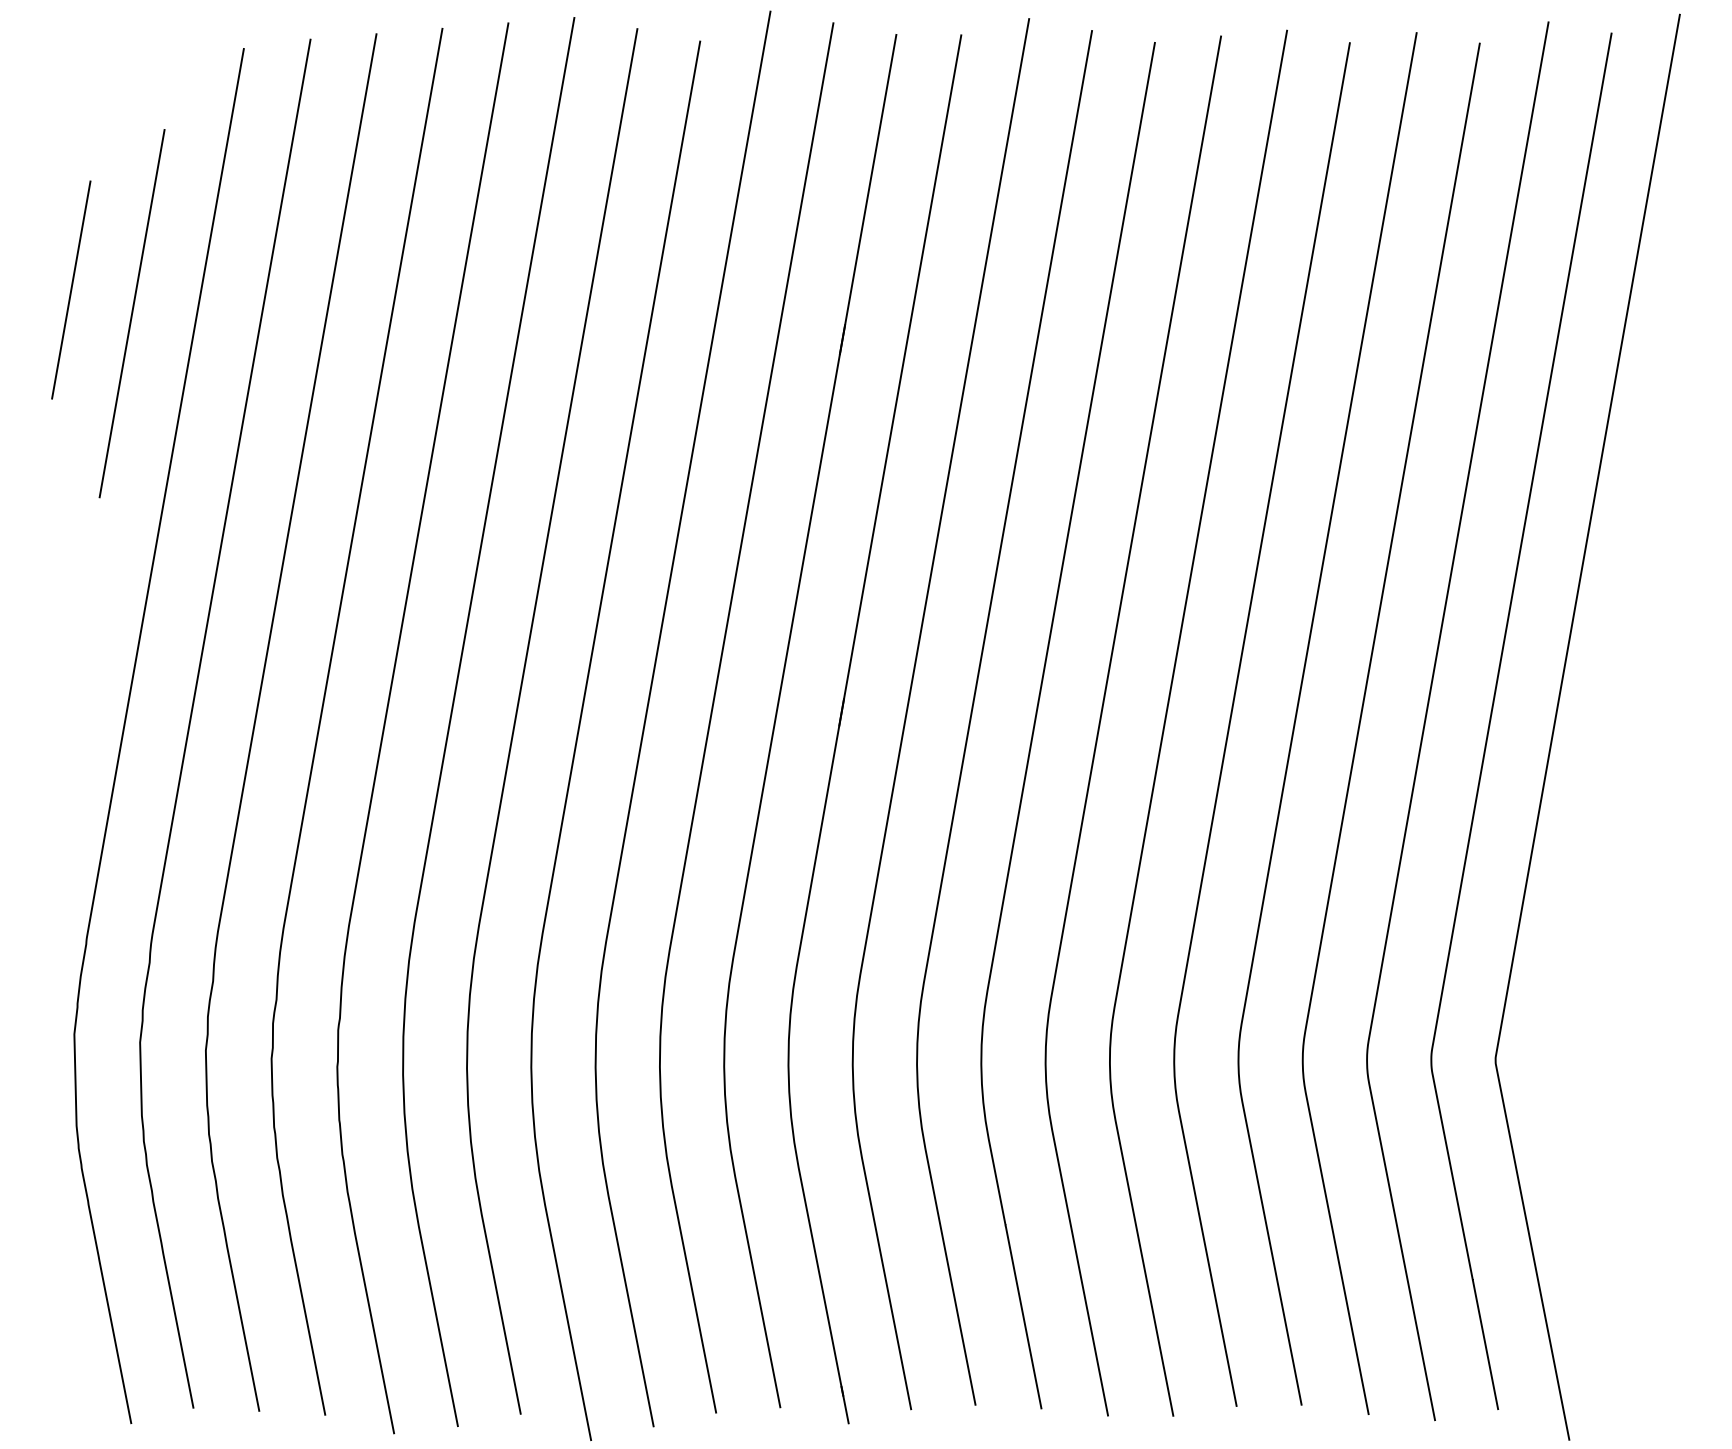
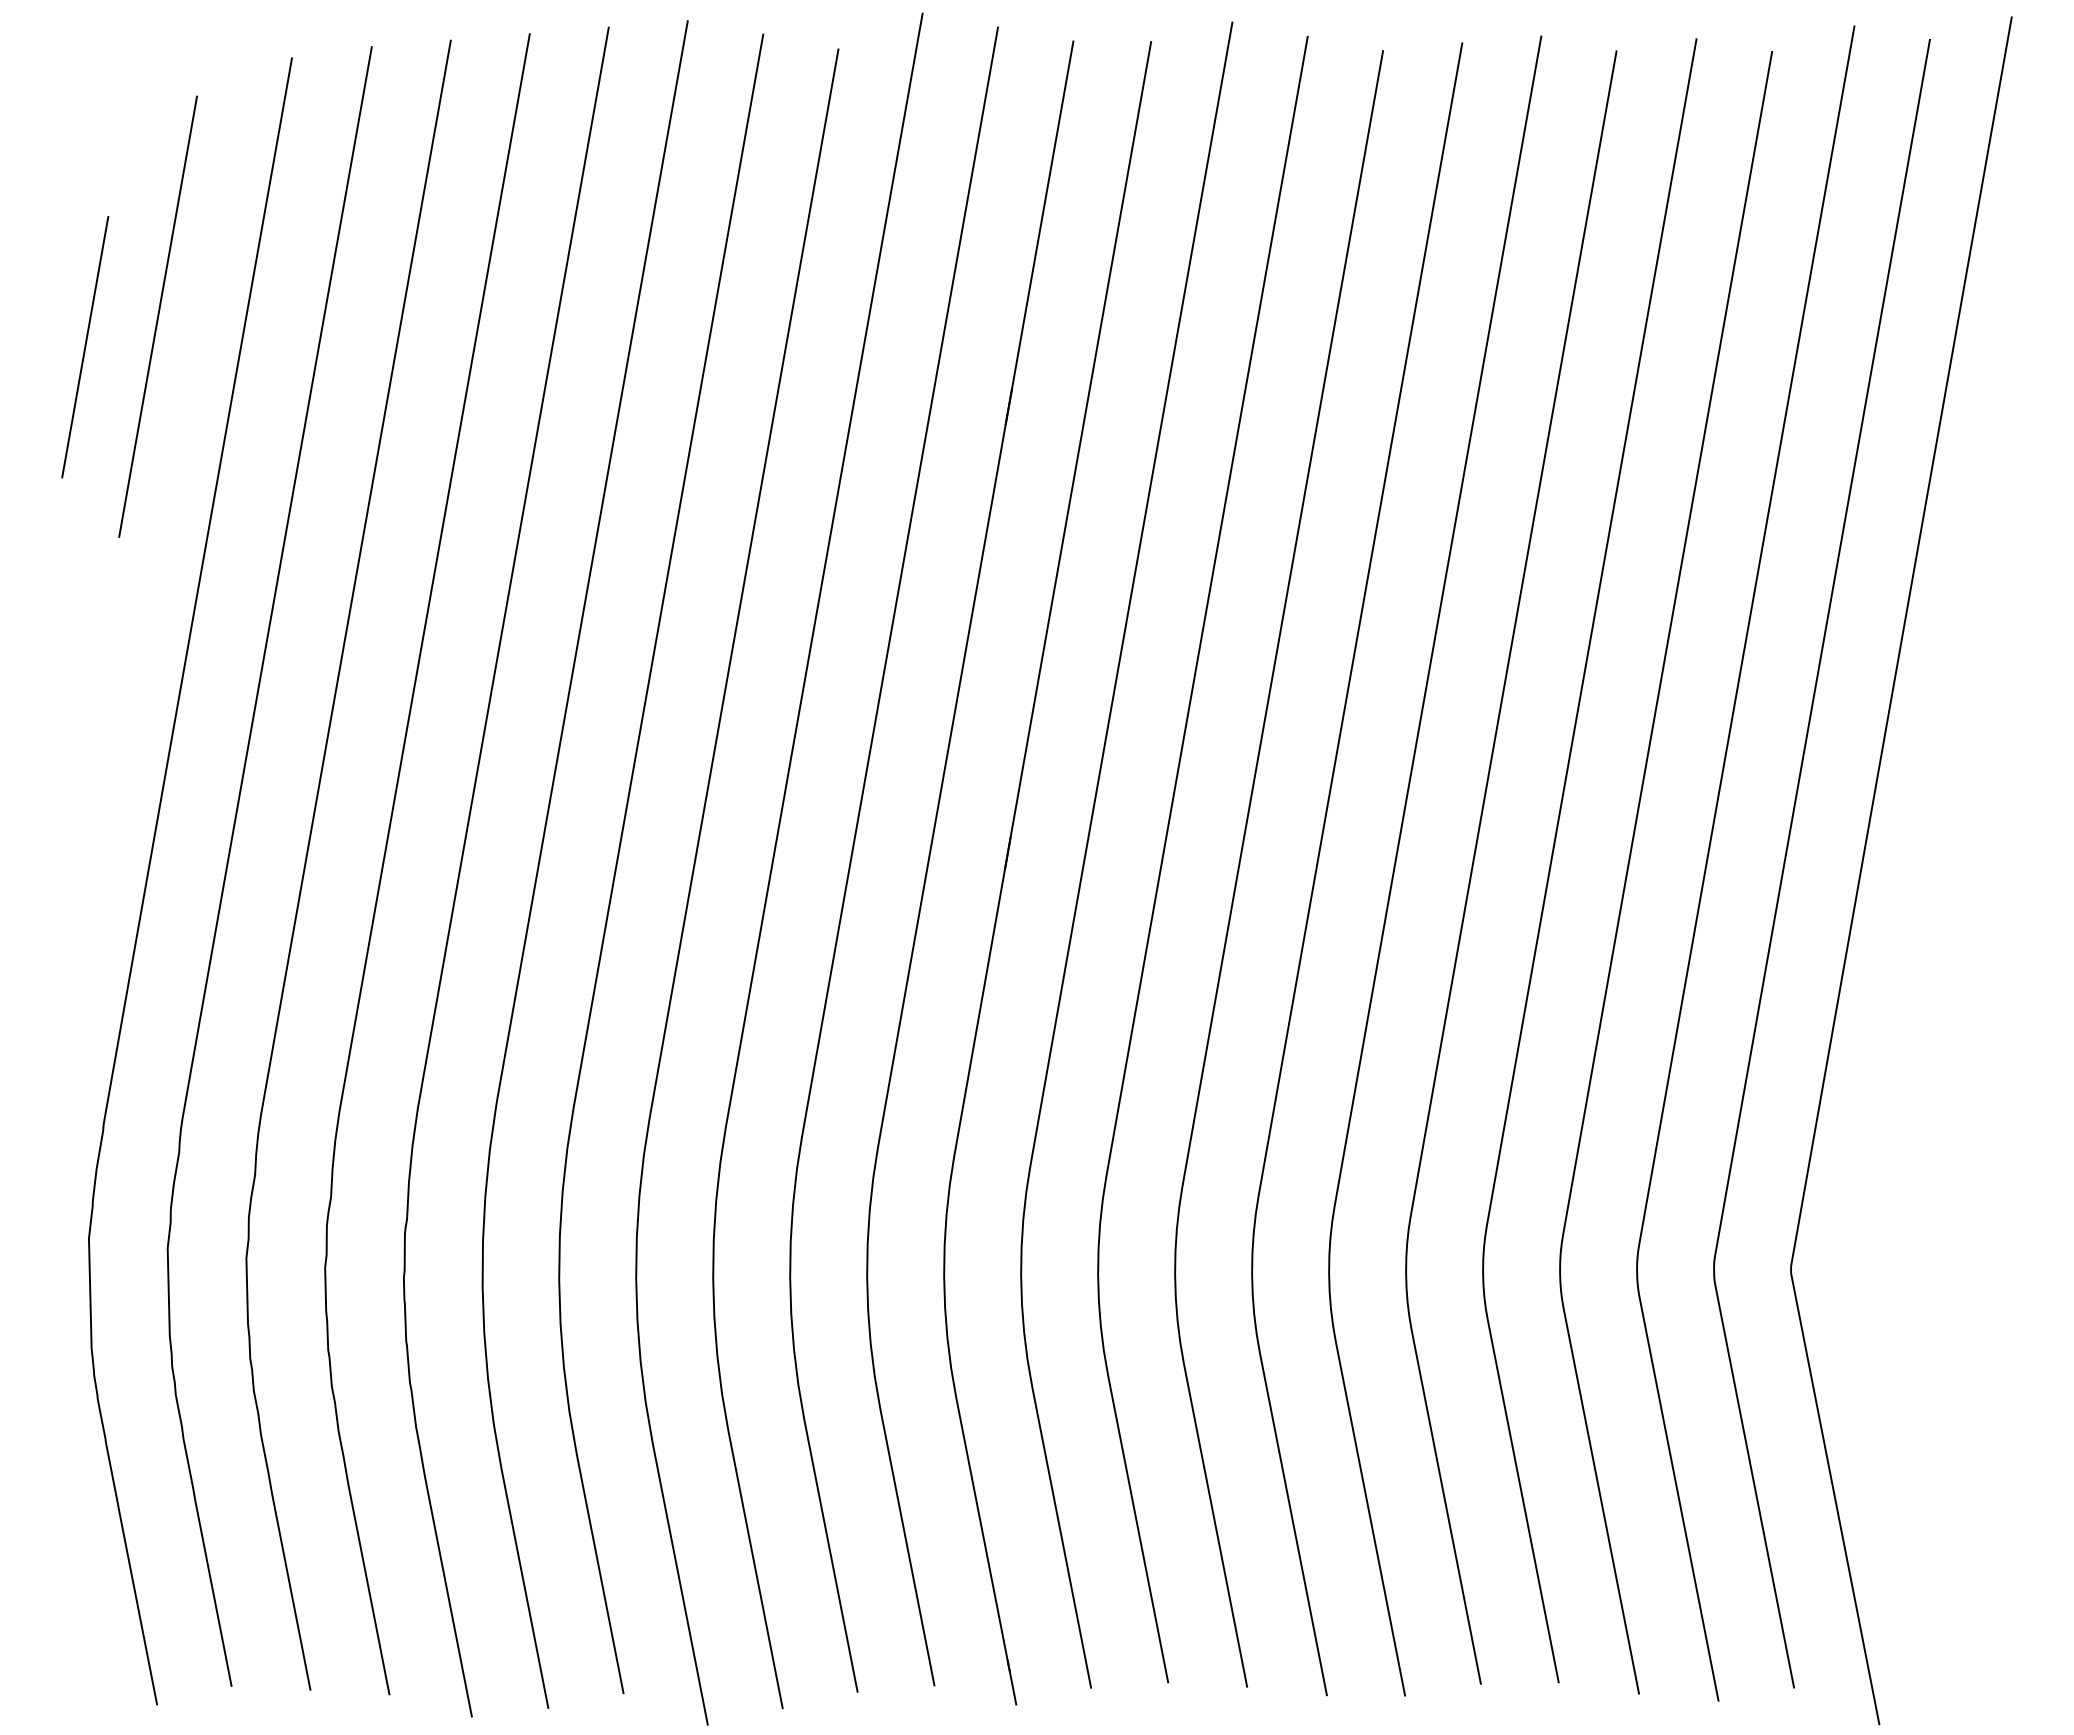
line: (131, 313) -> (157, 316), moved

